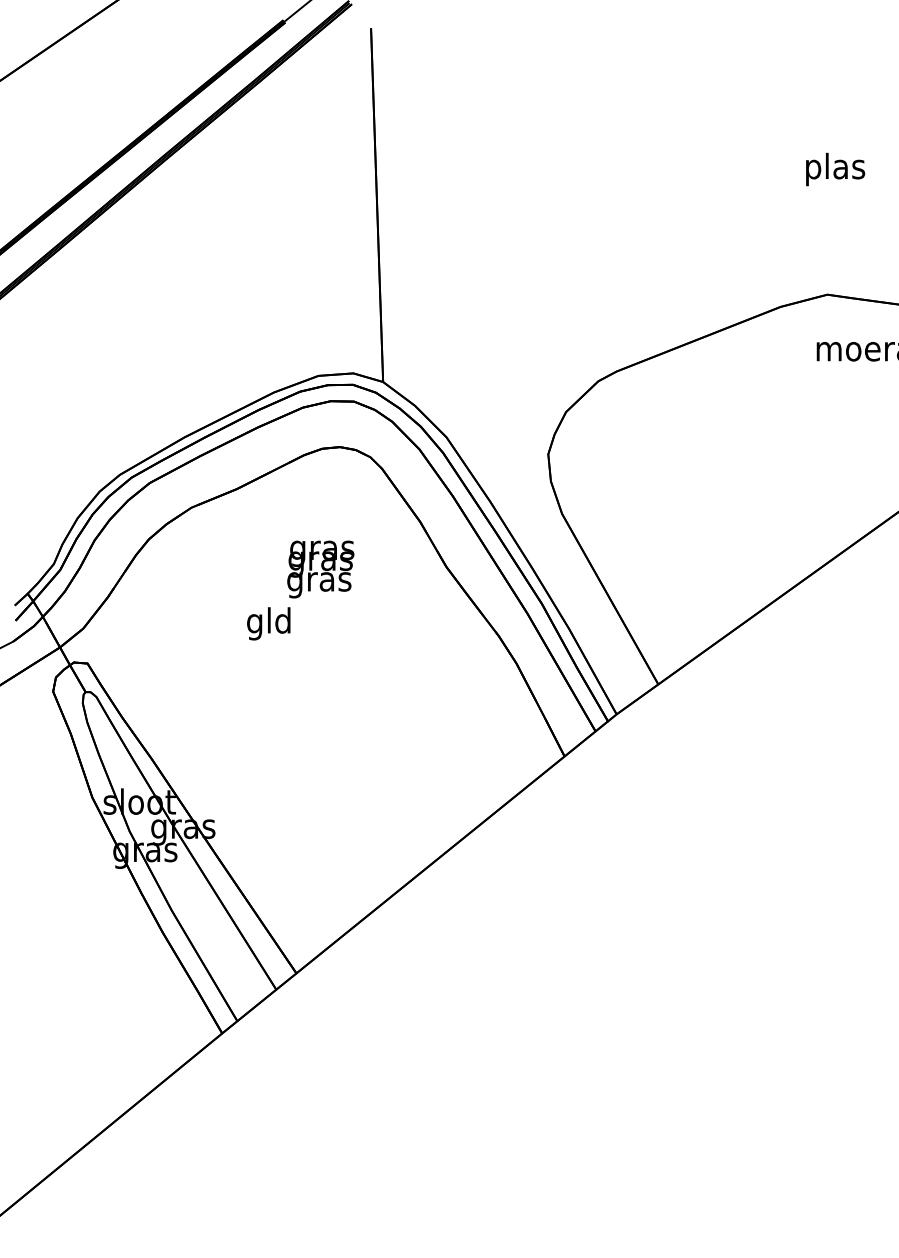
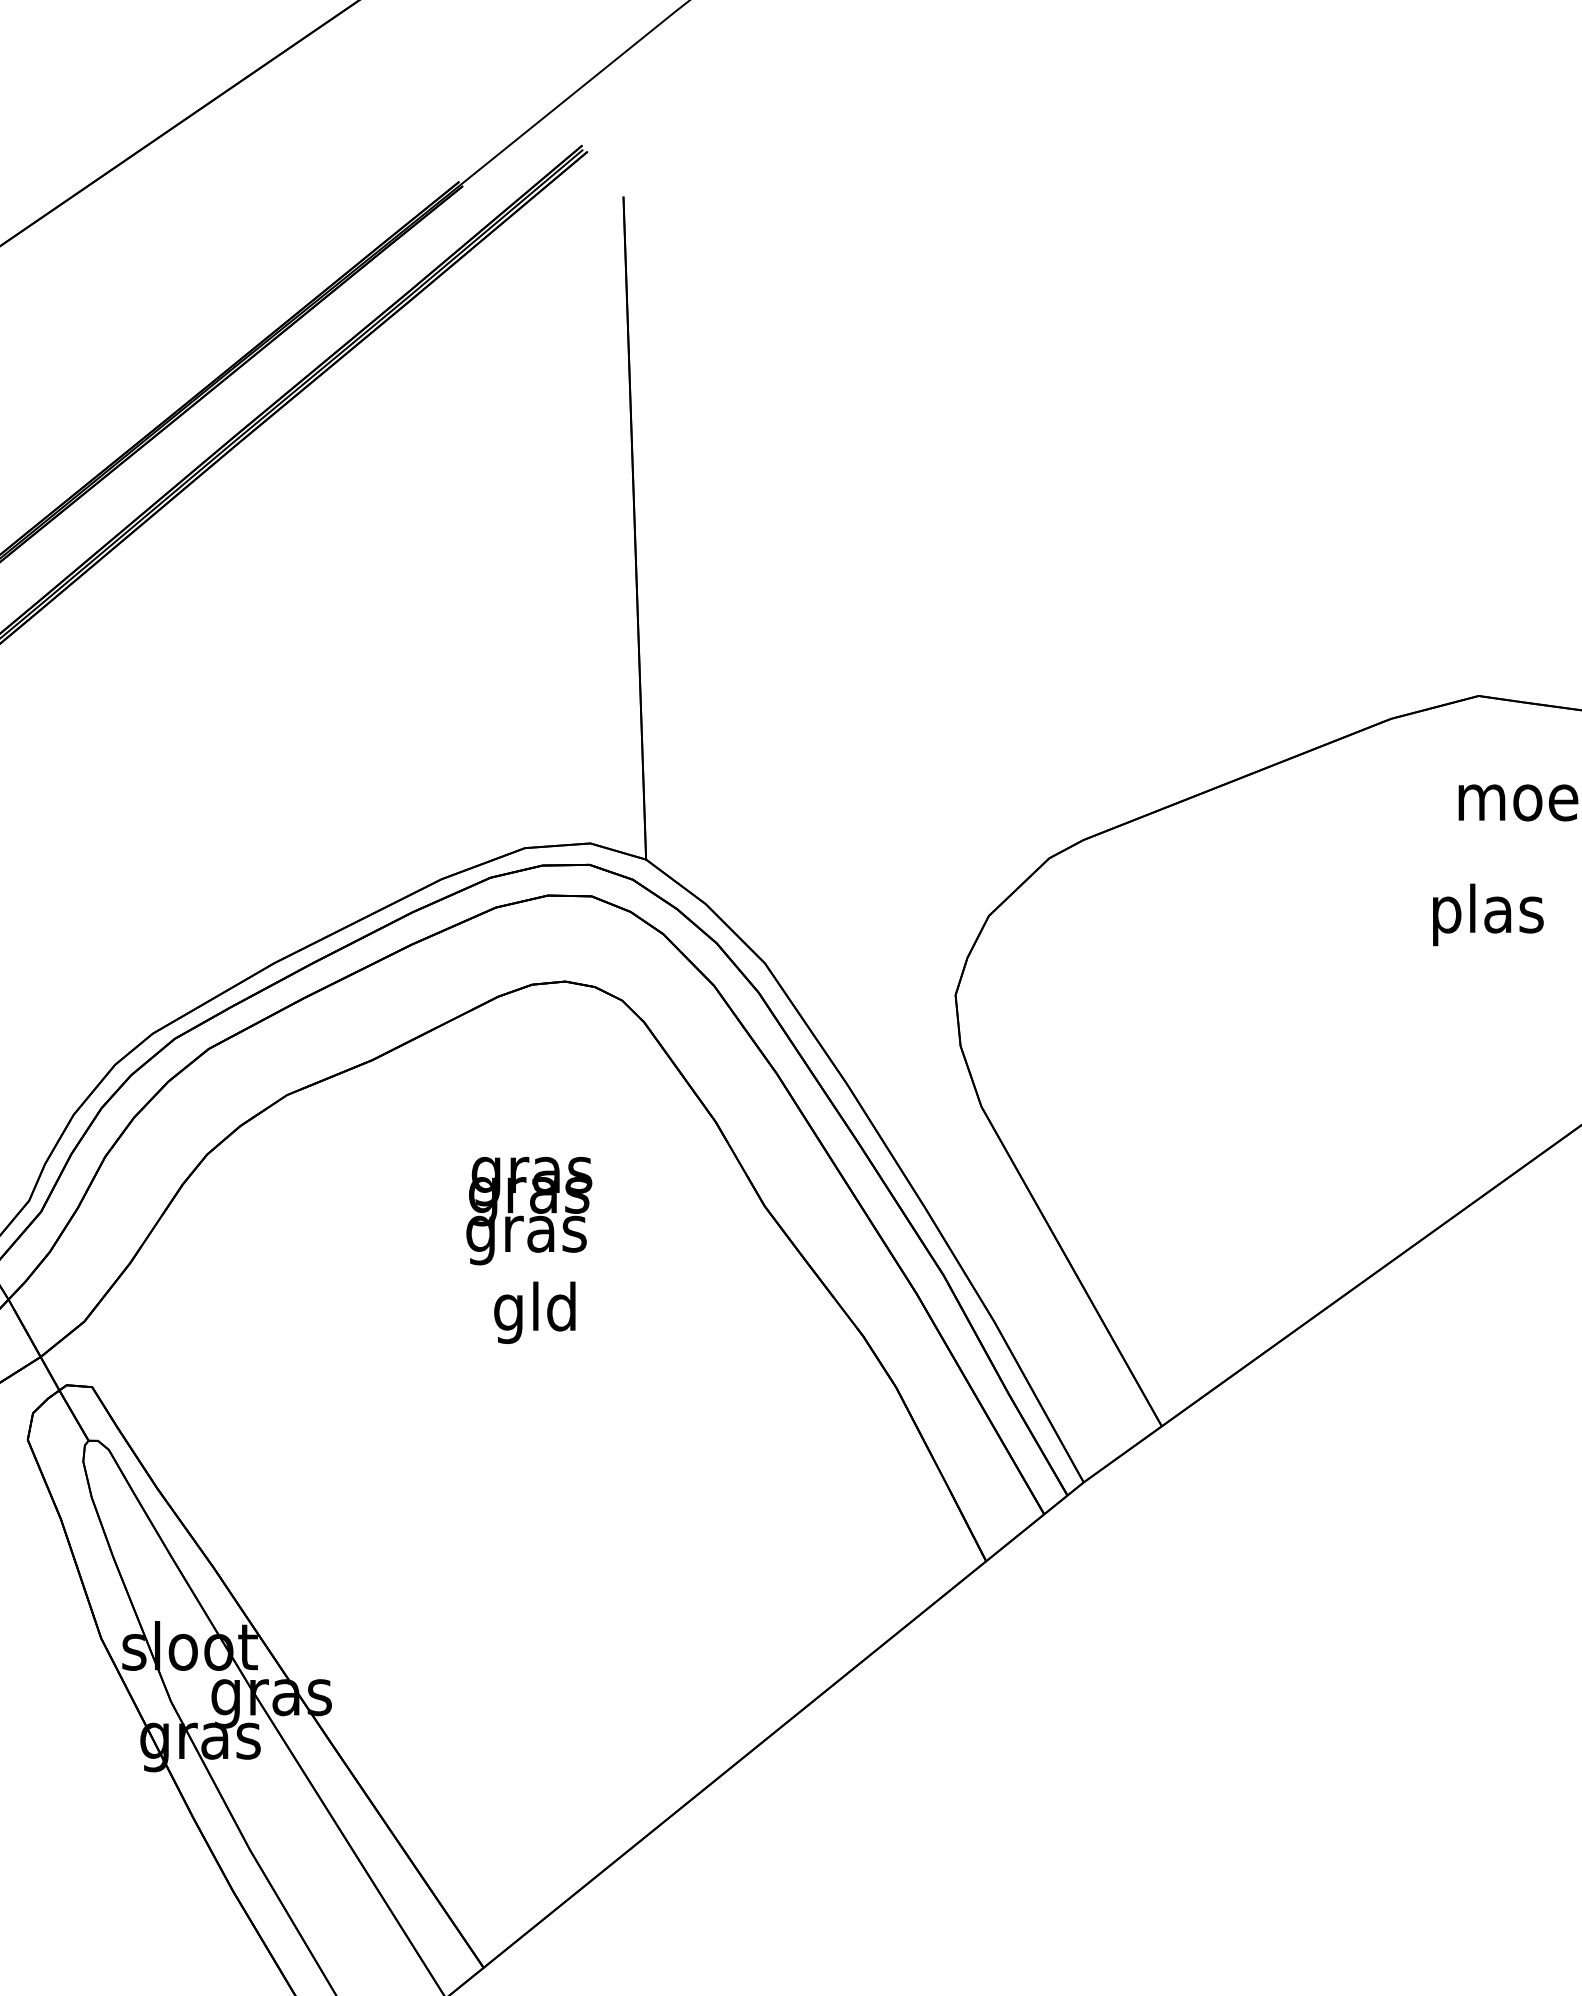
text: (835, 169) -> (1488, 914), moved
text: (268, 623) -> (534, 1312), moved

